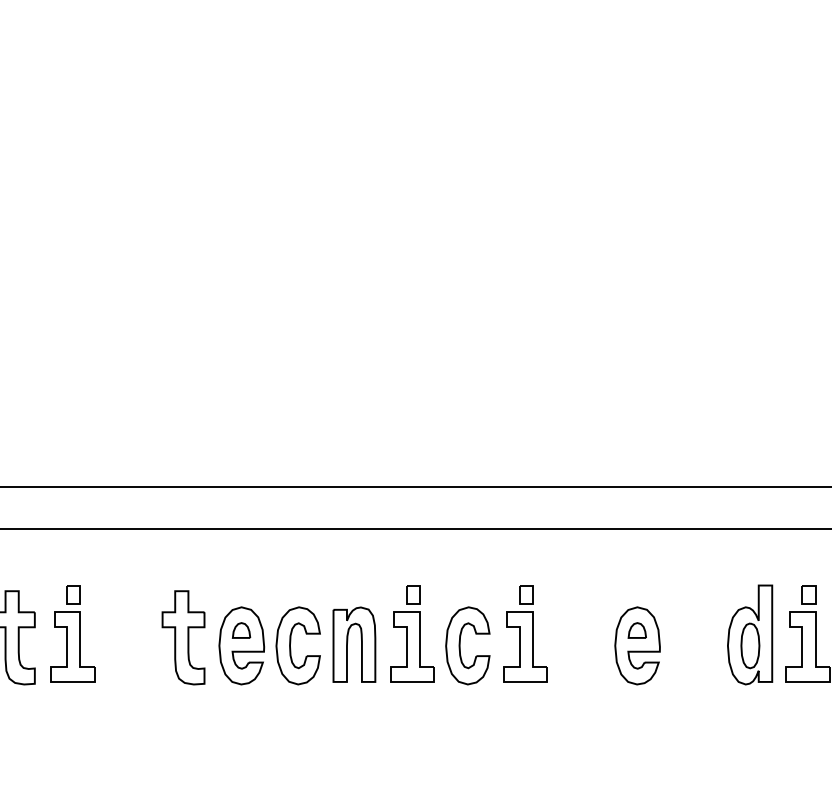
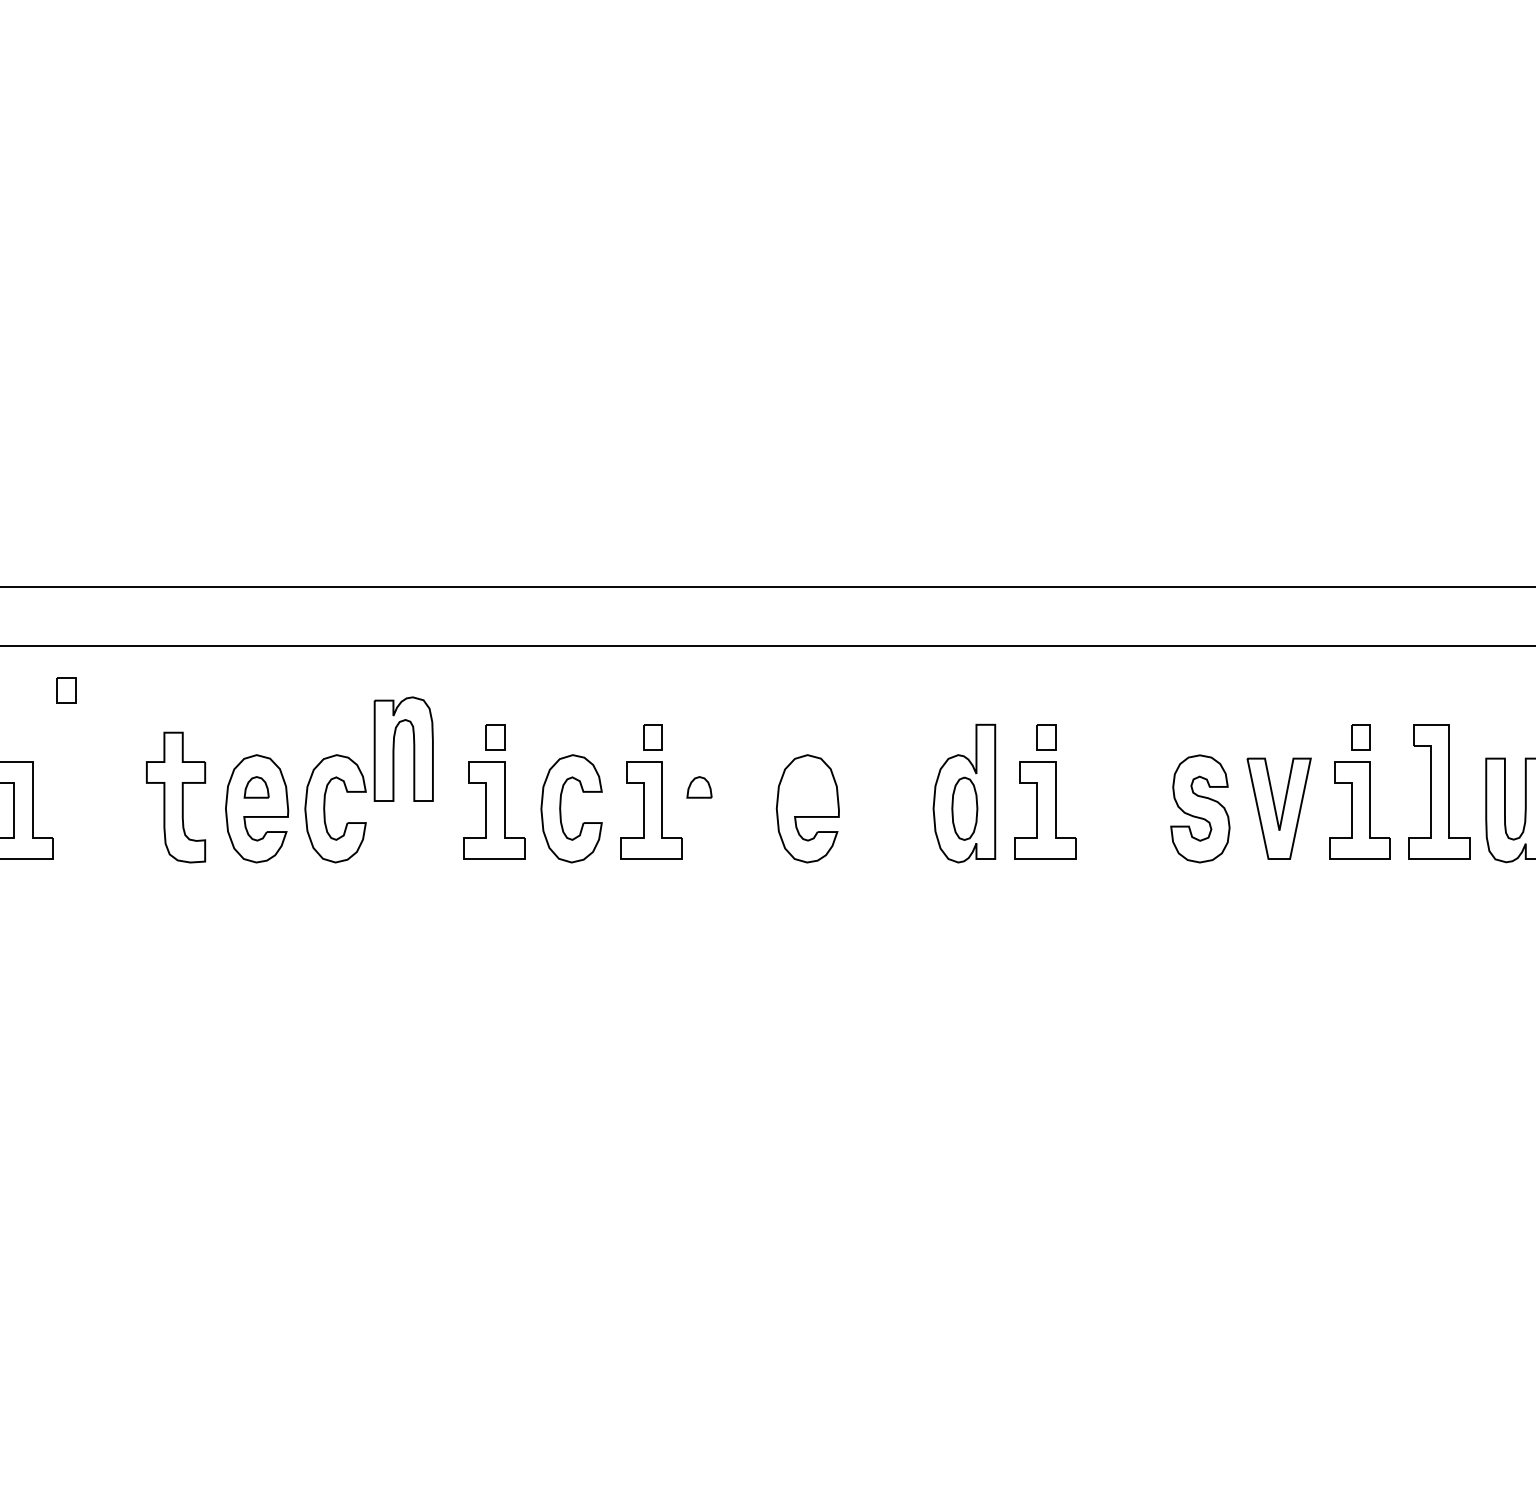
part: (73, 594) -> (66, 690), moved
part: (637, 630) -> (699, 787), moved
part: (347, 644) -> (394, 748), moved

